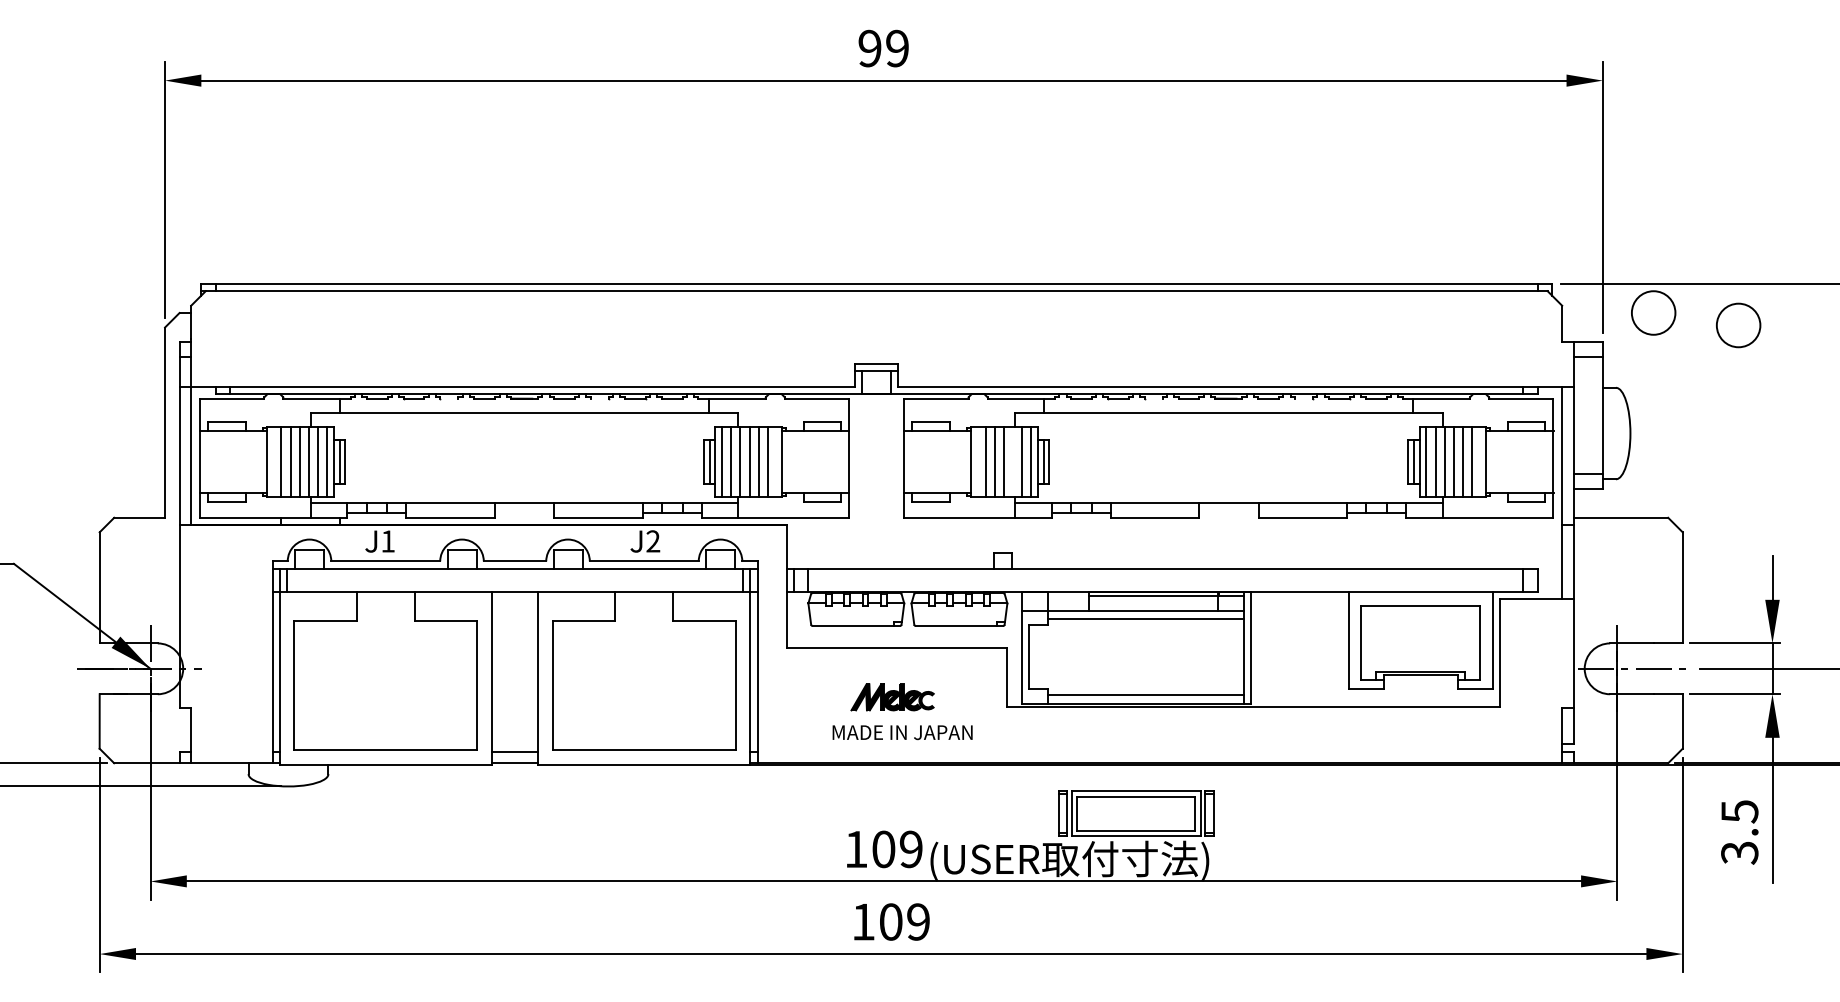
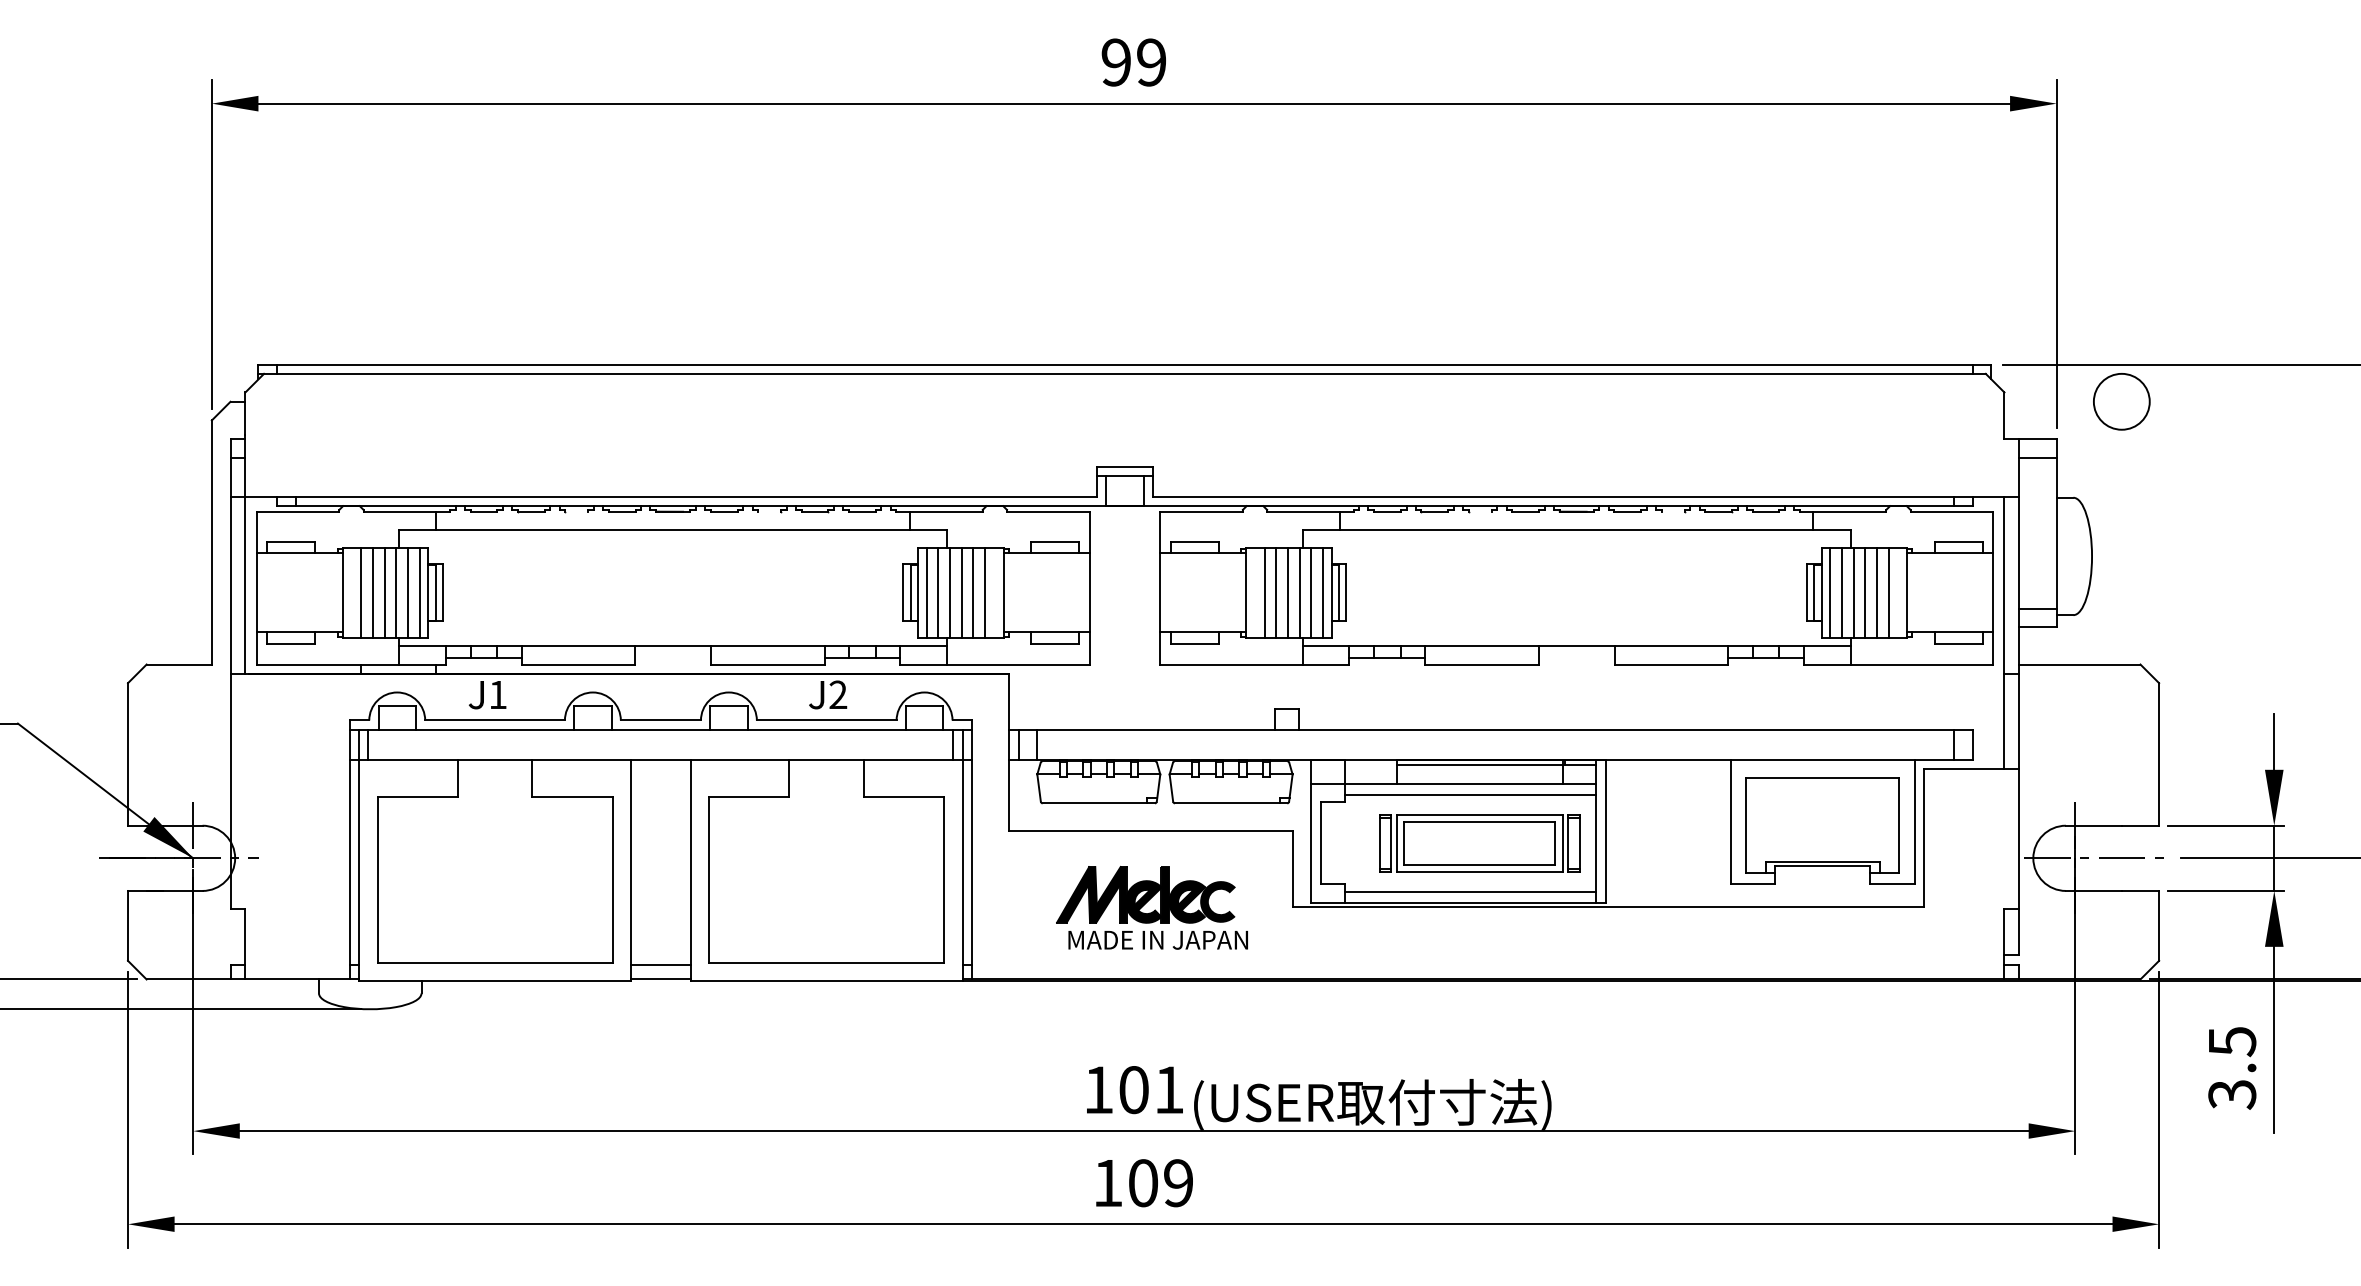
circle: (1738, 325) -> (2230, 417), removed
line: (1012, 461) -> (1299, 592), added
part: (892, 697) -> (1145, 894), size x1.67
part: (1135, 813) -> (1479, 843), moved
text: (910, 849) -> (1168, 1090), 109 -> 101

